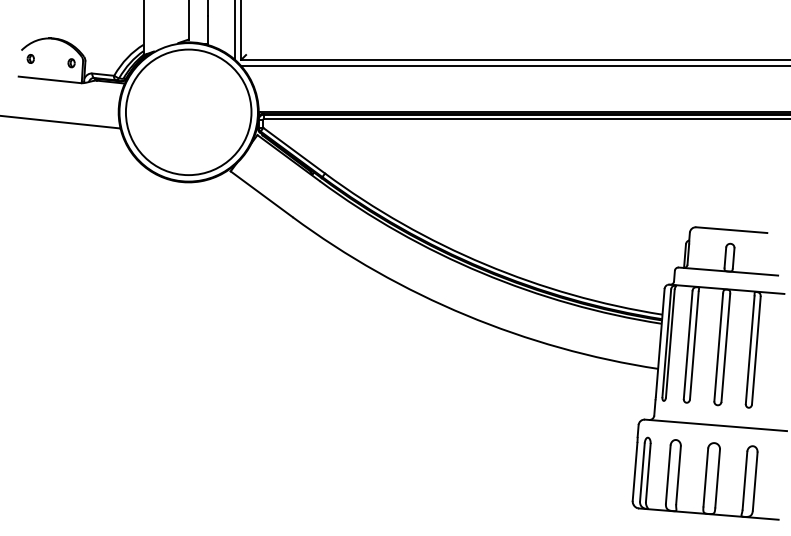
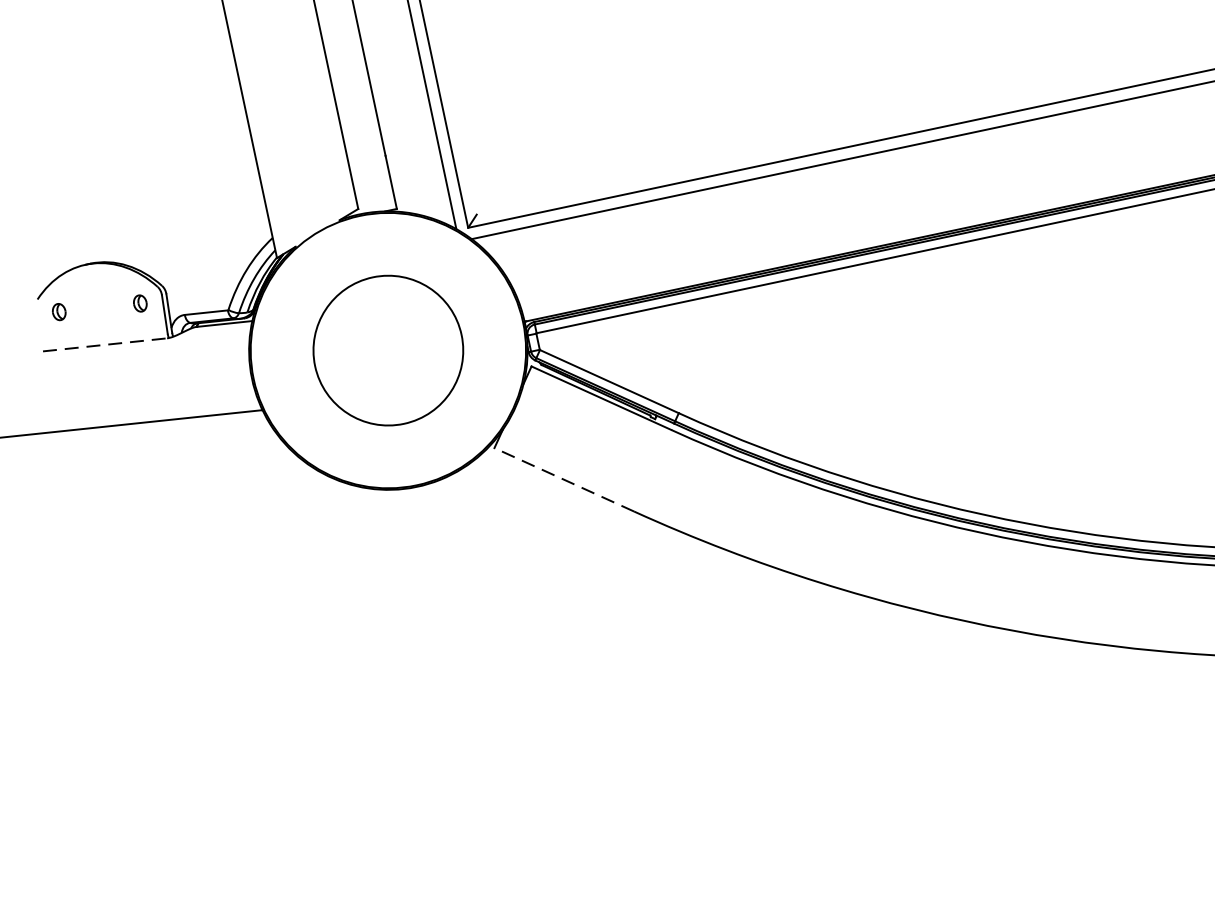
line: (50, 79) -> (106, 343), solid -> dashed
circle: (188, 112) -> (388, 350), size x0.6
line: (261, 194) -> (563, 480), solid -> dashed

